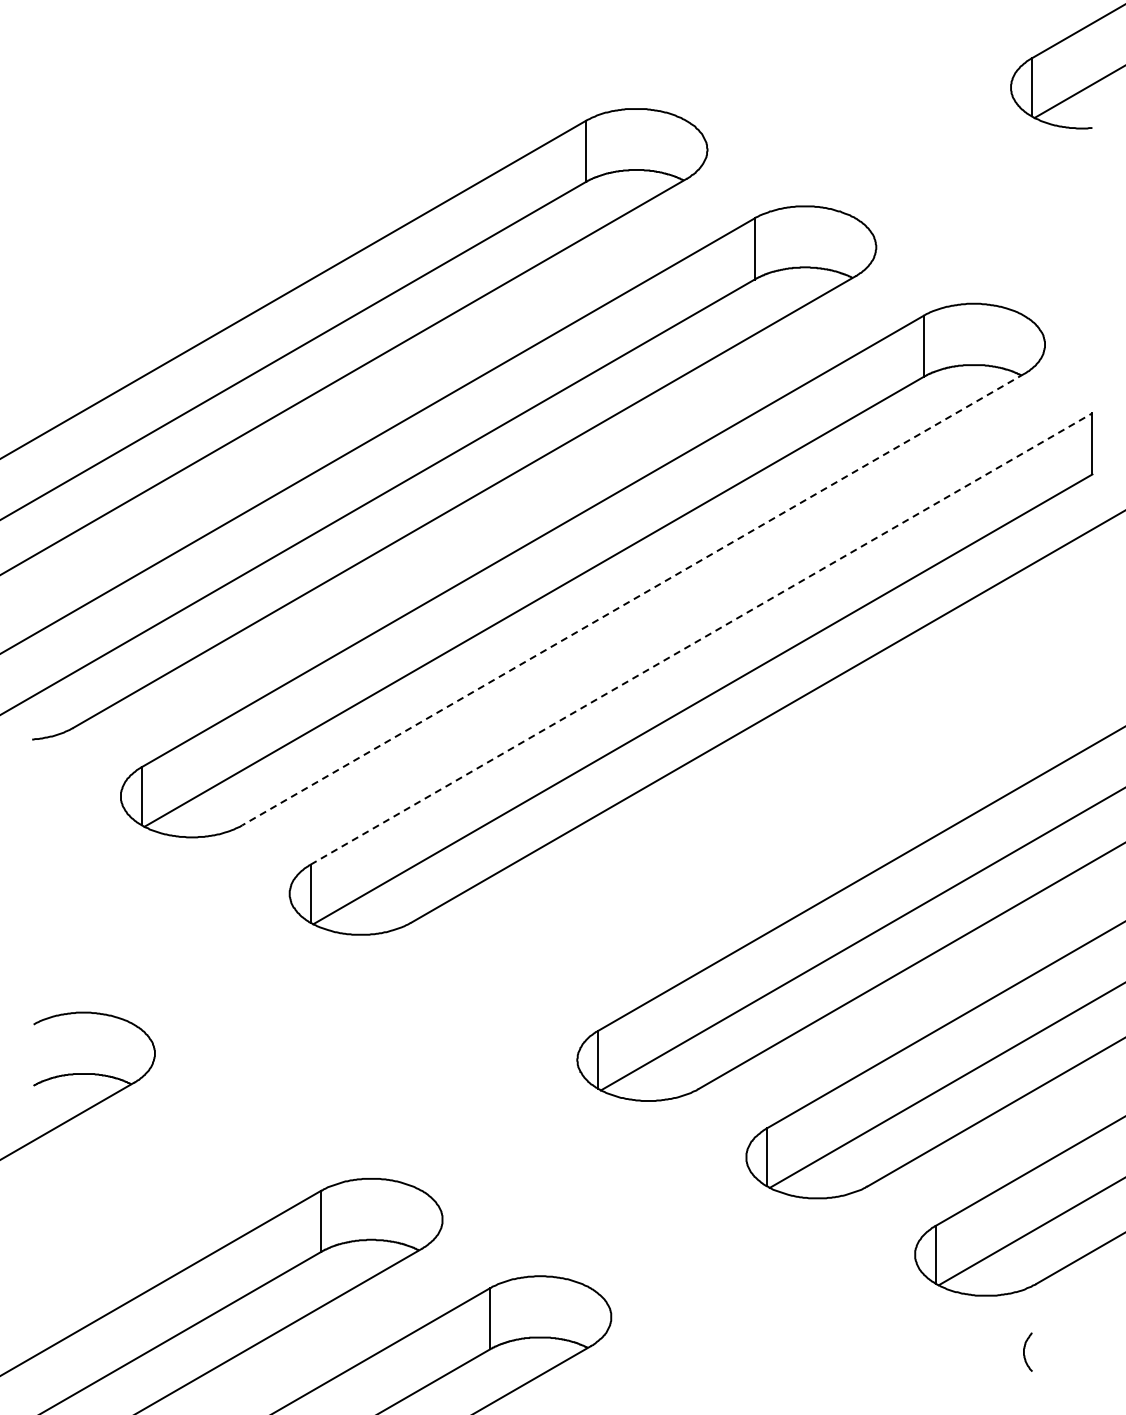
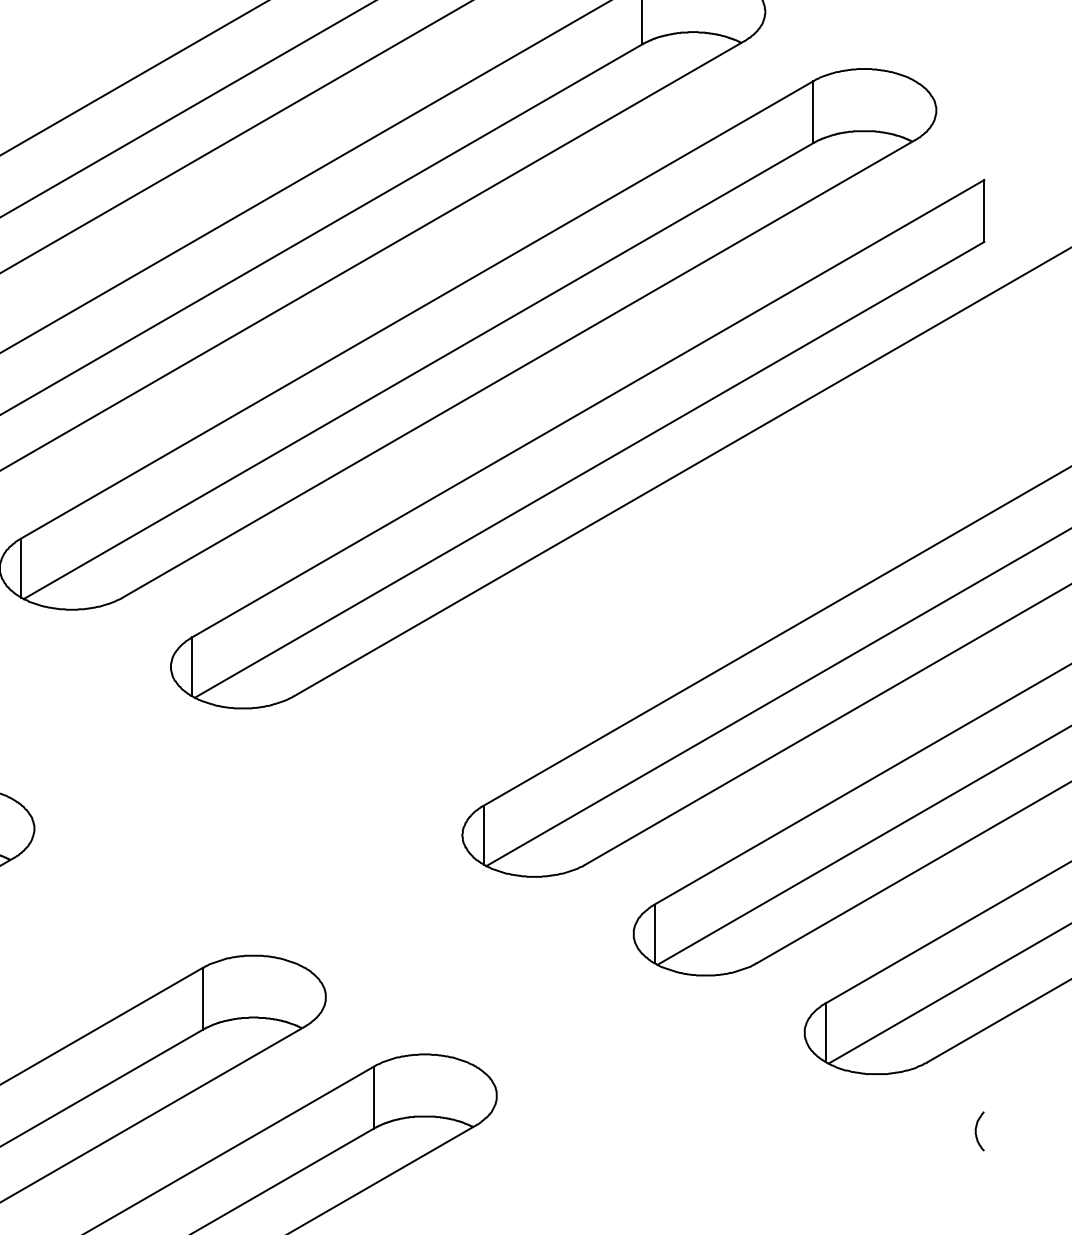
line: (632, 599) -> (518, 368), dashed -> solid
line: (701, 638) -> (588, 408), dashed -> solid
curve: (1024, 1351) -> (976, 1130), moved

